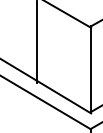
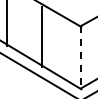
line: (91, 69) -> (81, 57), solid -> dashed

